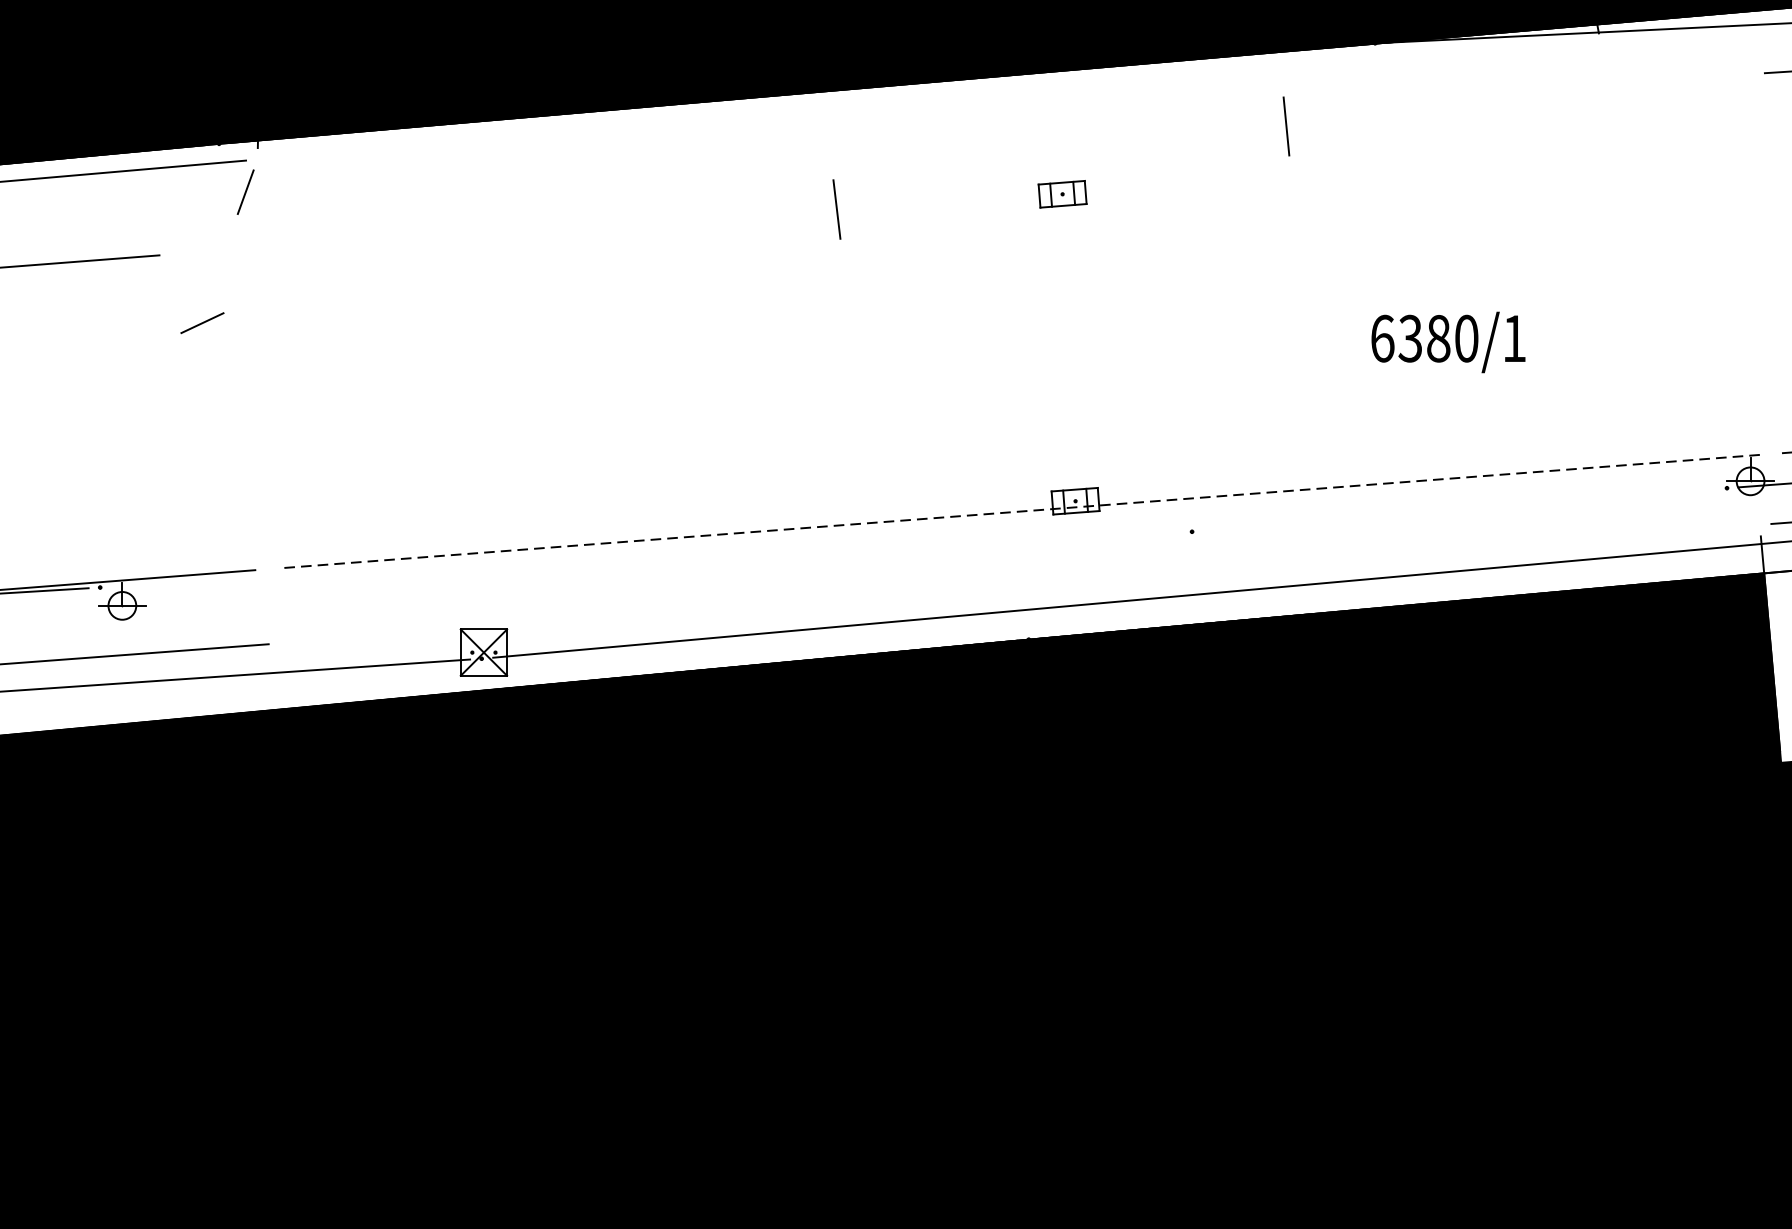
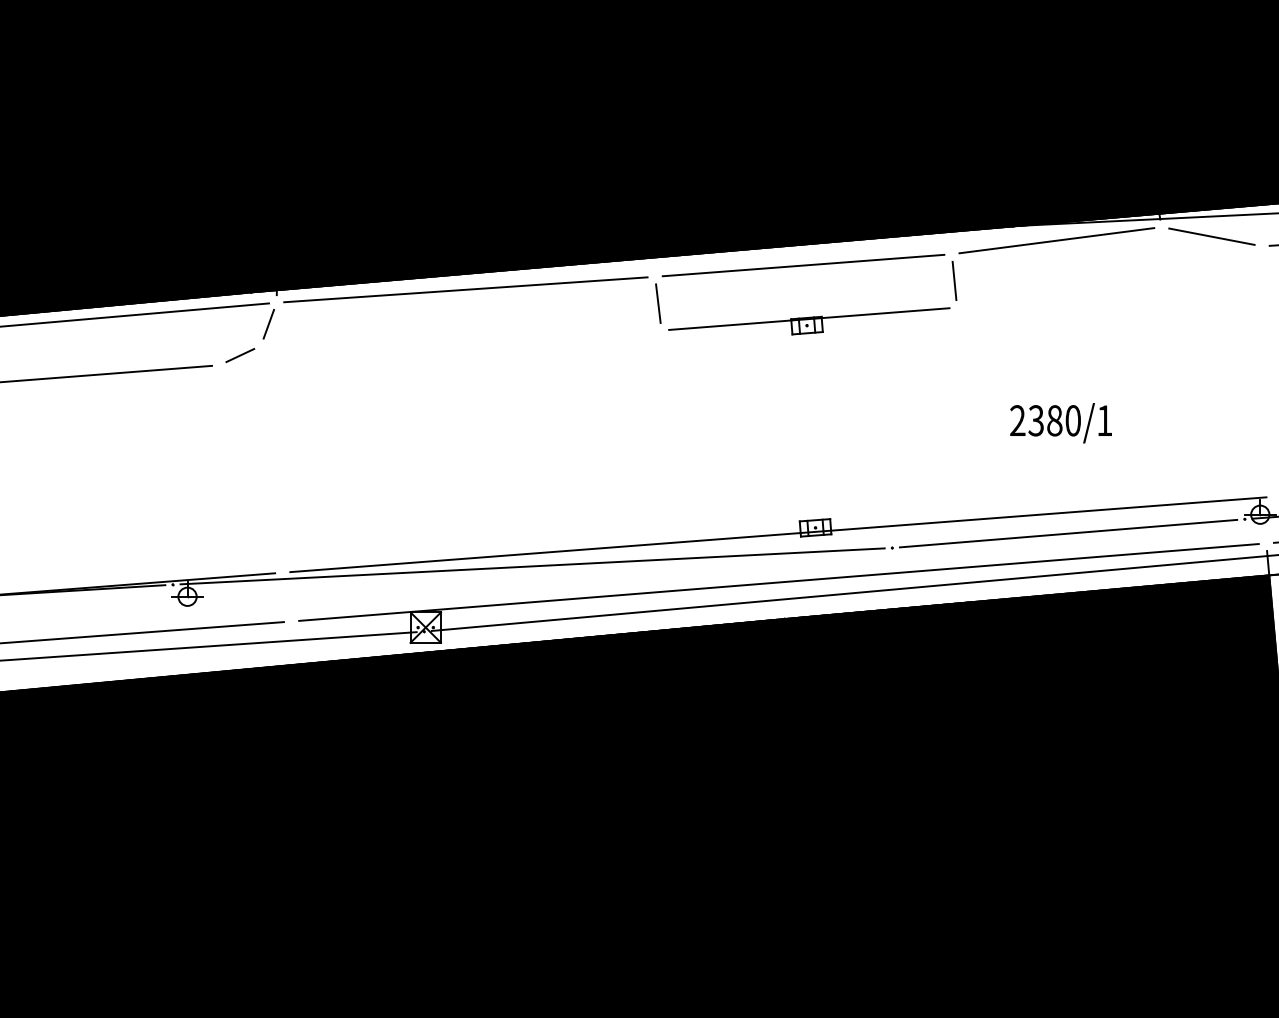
line: (1676, 59) -> (1211, 236), added
line: (1441, 65) -> (1056, 240), added
line: (1057, 103) -> (803, 265), added
line: (544, 139) -> (465, 289), added
line: (1066, 183) -> (809, 318), added
line: (837, 209) -> (658, 303), moved
line: (202, 323) -> (240, 355), moved
text: (1382, 338) -> (1017, 420), 6380/1 -> 2380/1
line: (1459, 509) -> (1068, 533), added
line: (1017, 511) -> (777, 534), dashed -> solid
line: (645, 559) -> (532, 566), added
line: (1019, 584) -> (778, 582), added

